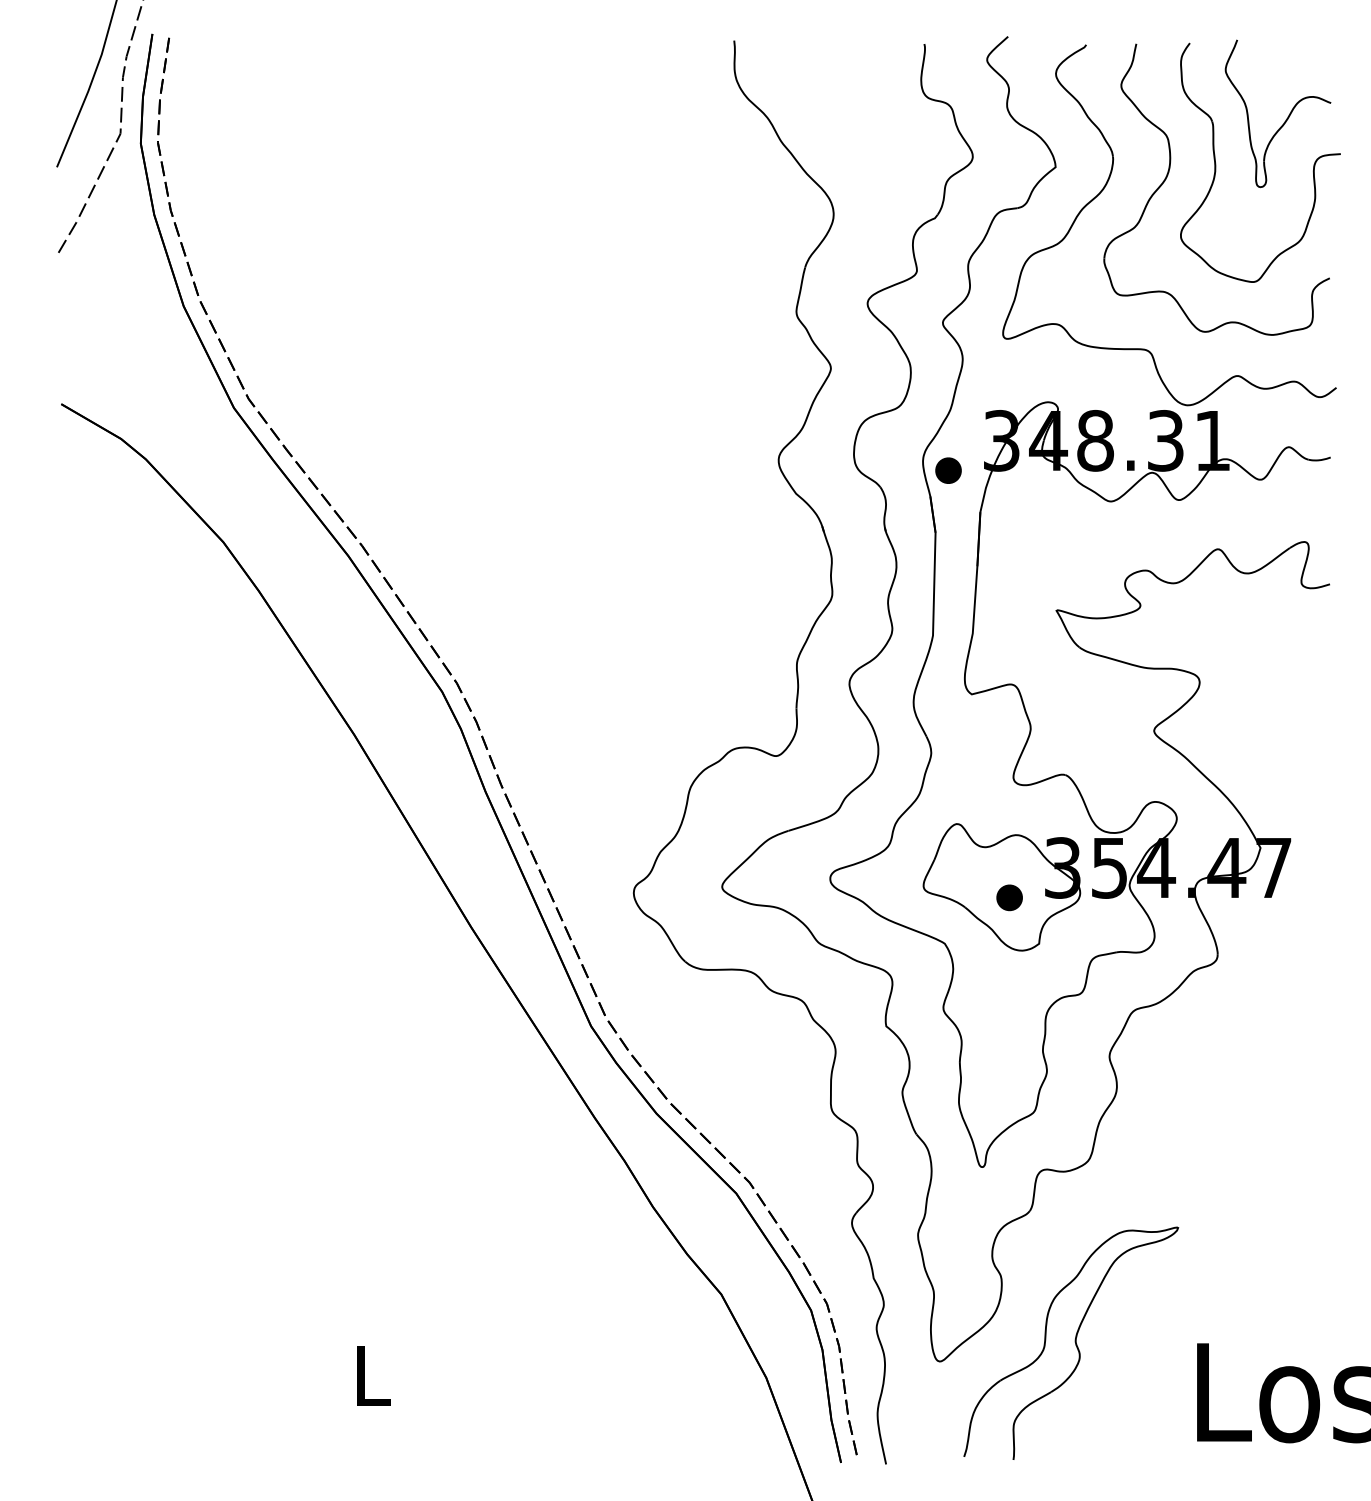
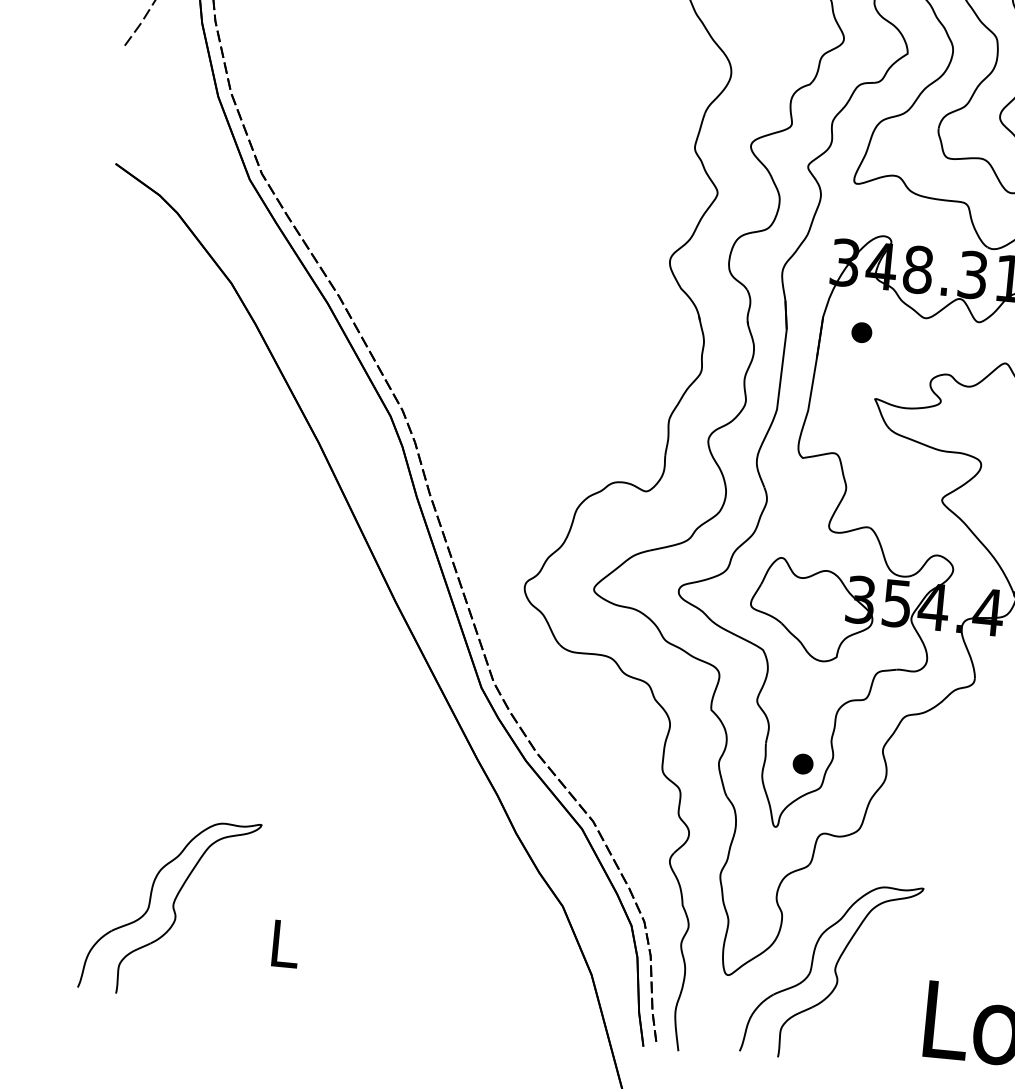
part: (948, 470) -> (861, 332), moved
part: (1009, 897) -> (803, 763), moved
part: (221, 1342) -> (169, 906), added

